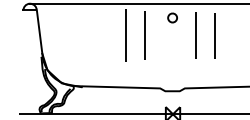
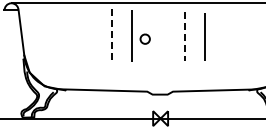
part: (171, 17) -> (144, 38), moved
line: (195, 35) -> (184, 36), solid -> dashed
line: (126, 36) -> (112, 37), solid -> dashed

